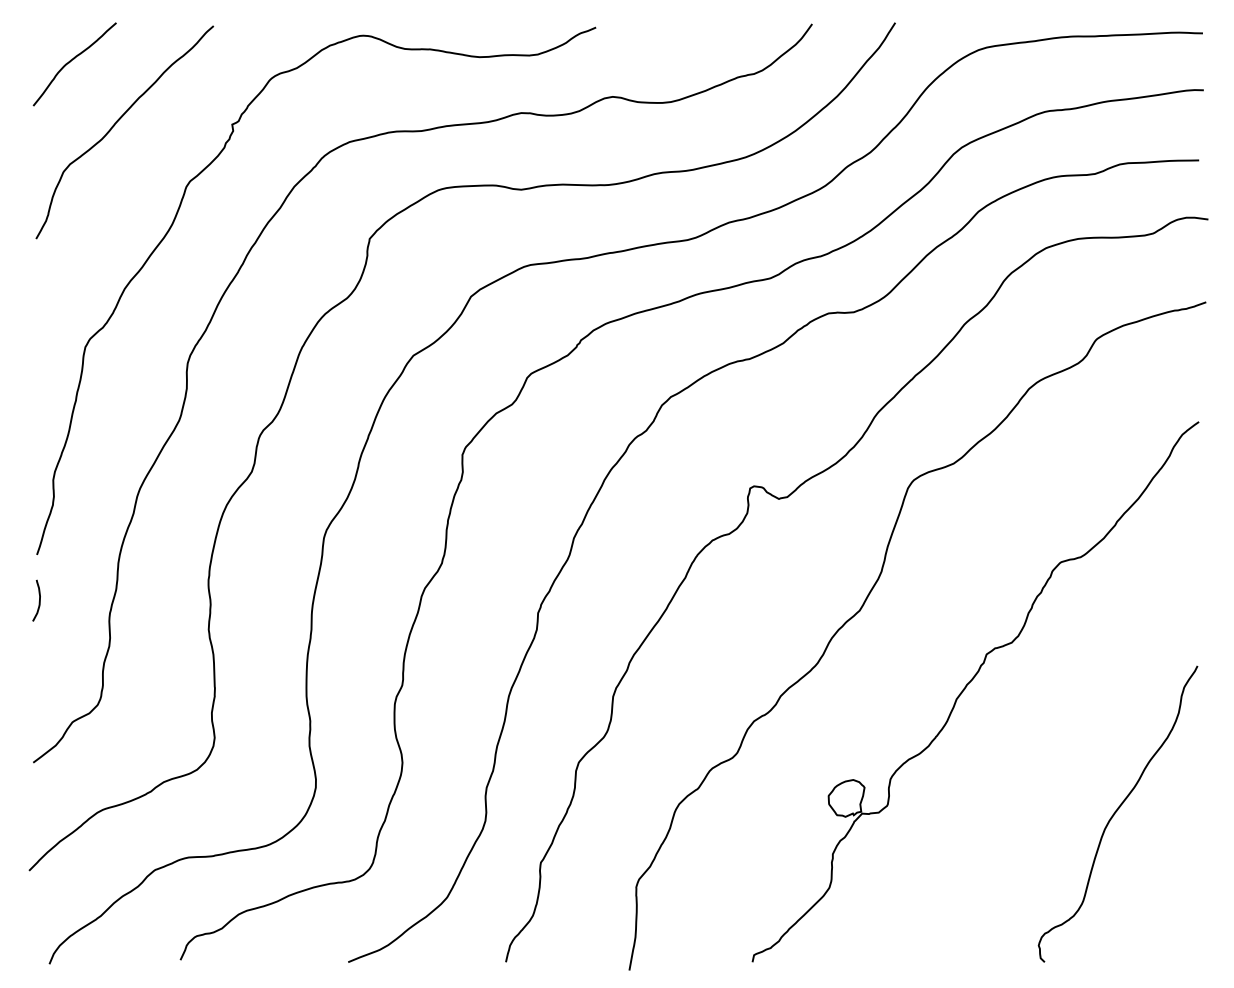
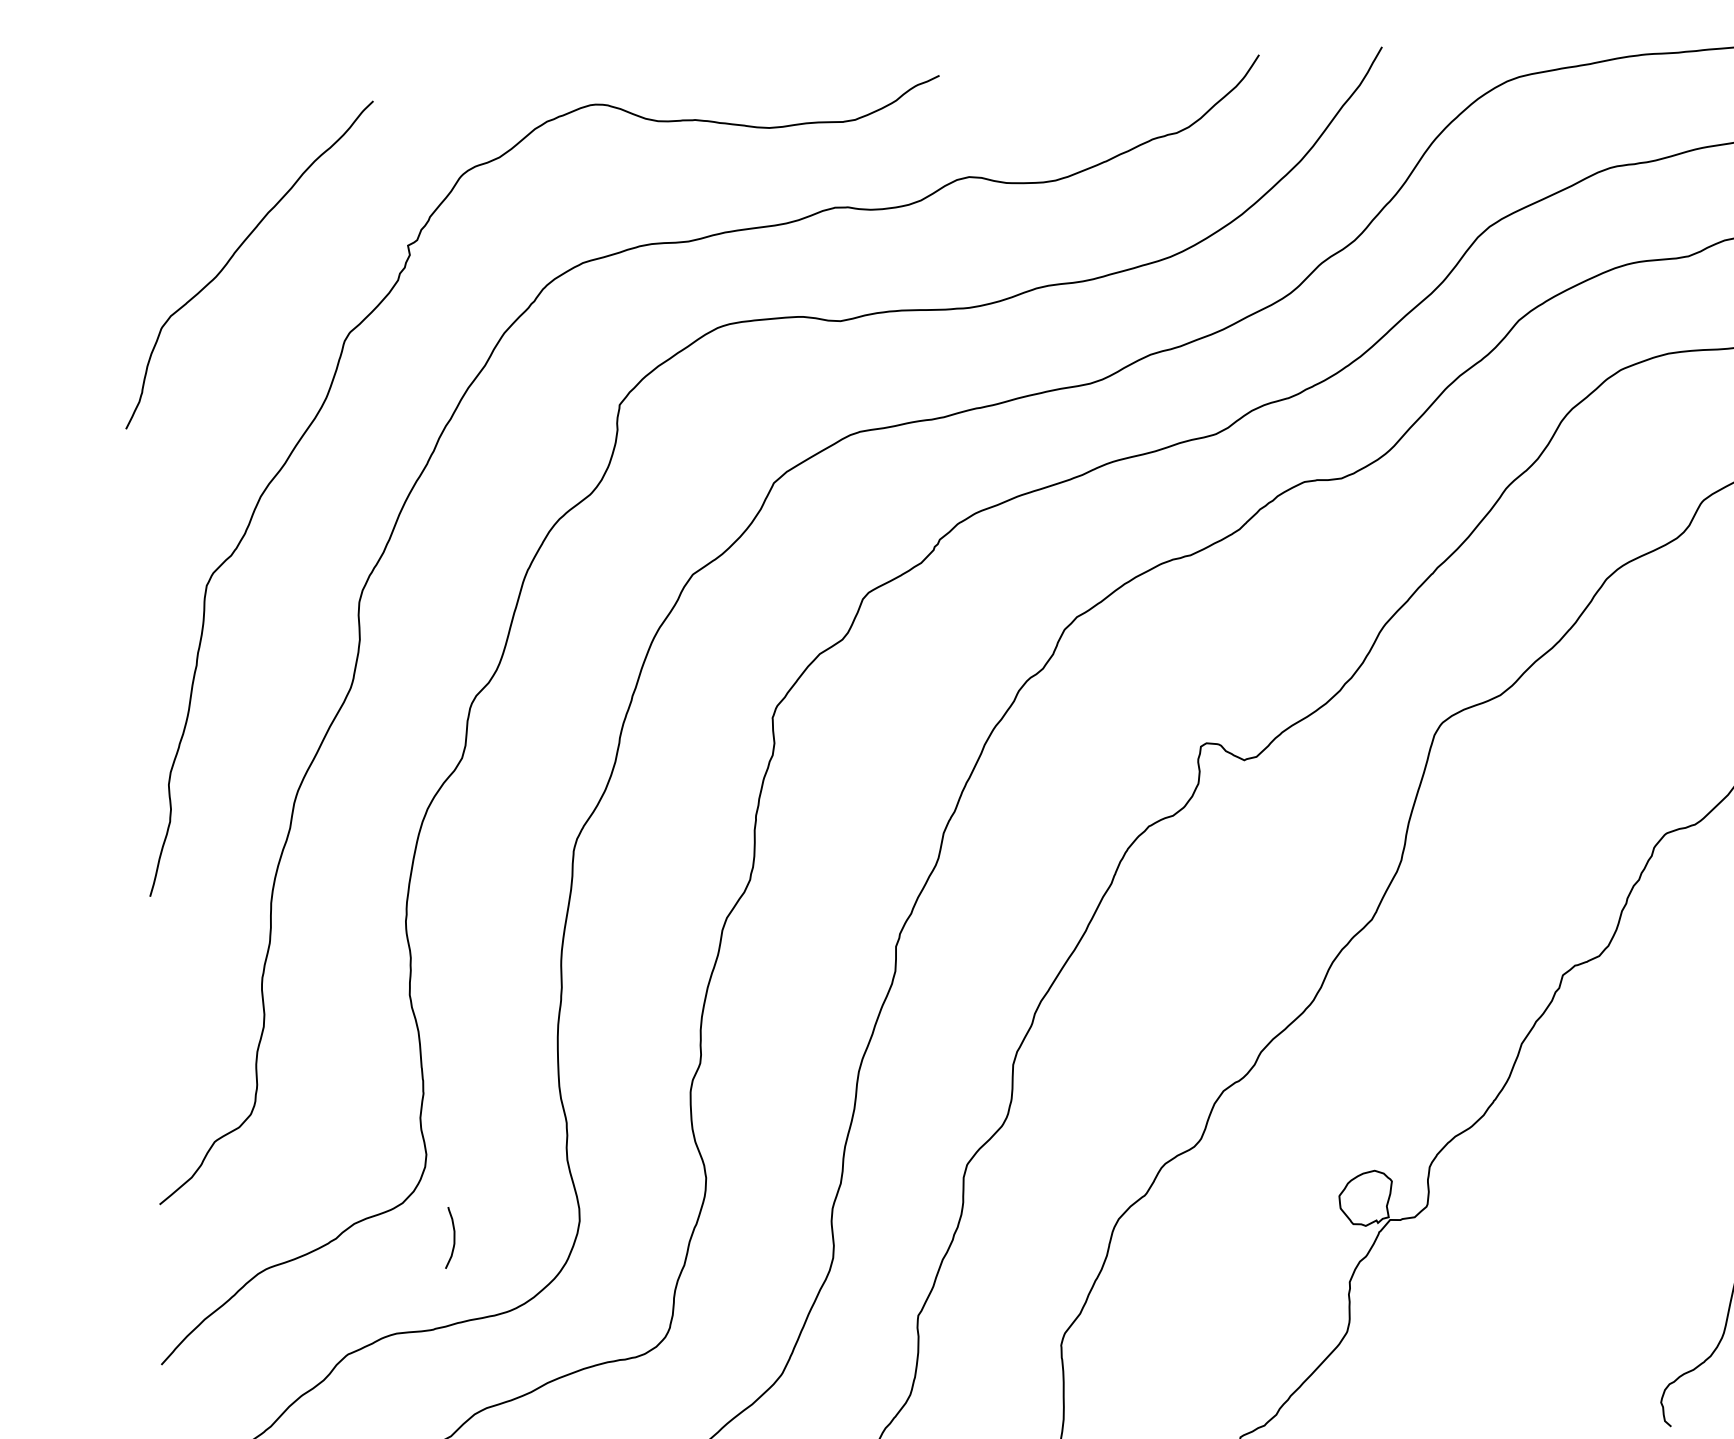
curve: (71, 61) -> (165, 163), removed
curve: (38, 602) -> (452, 1240), moved

